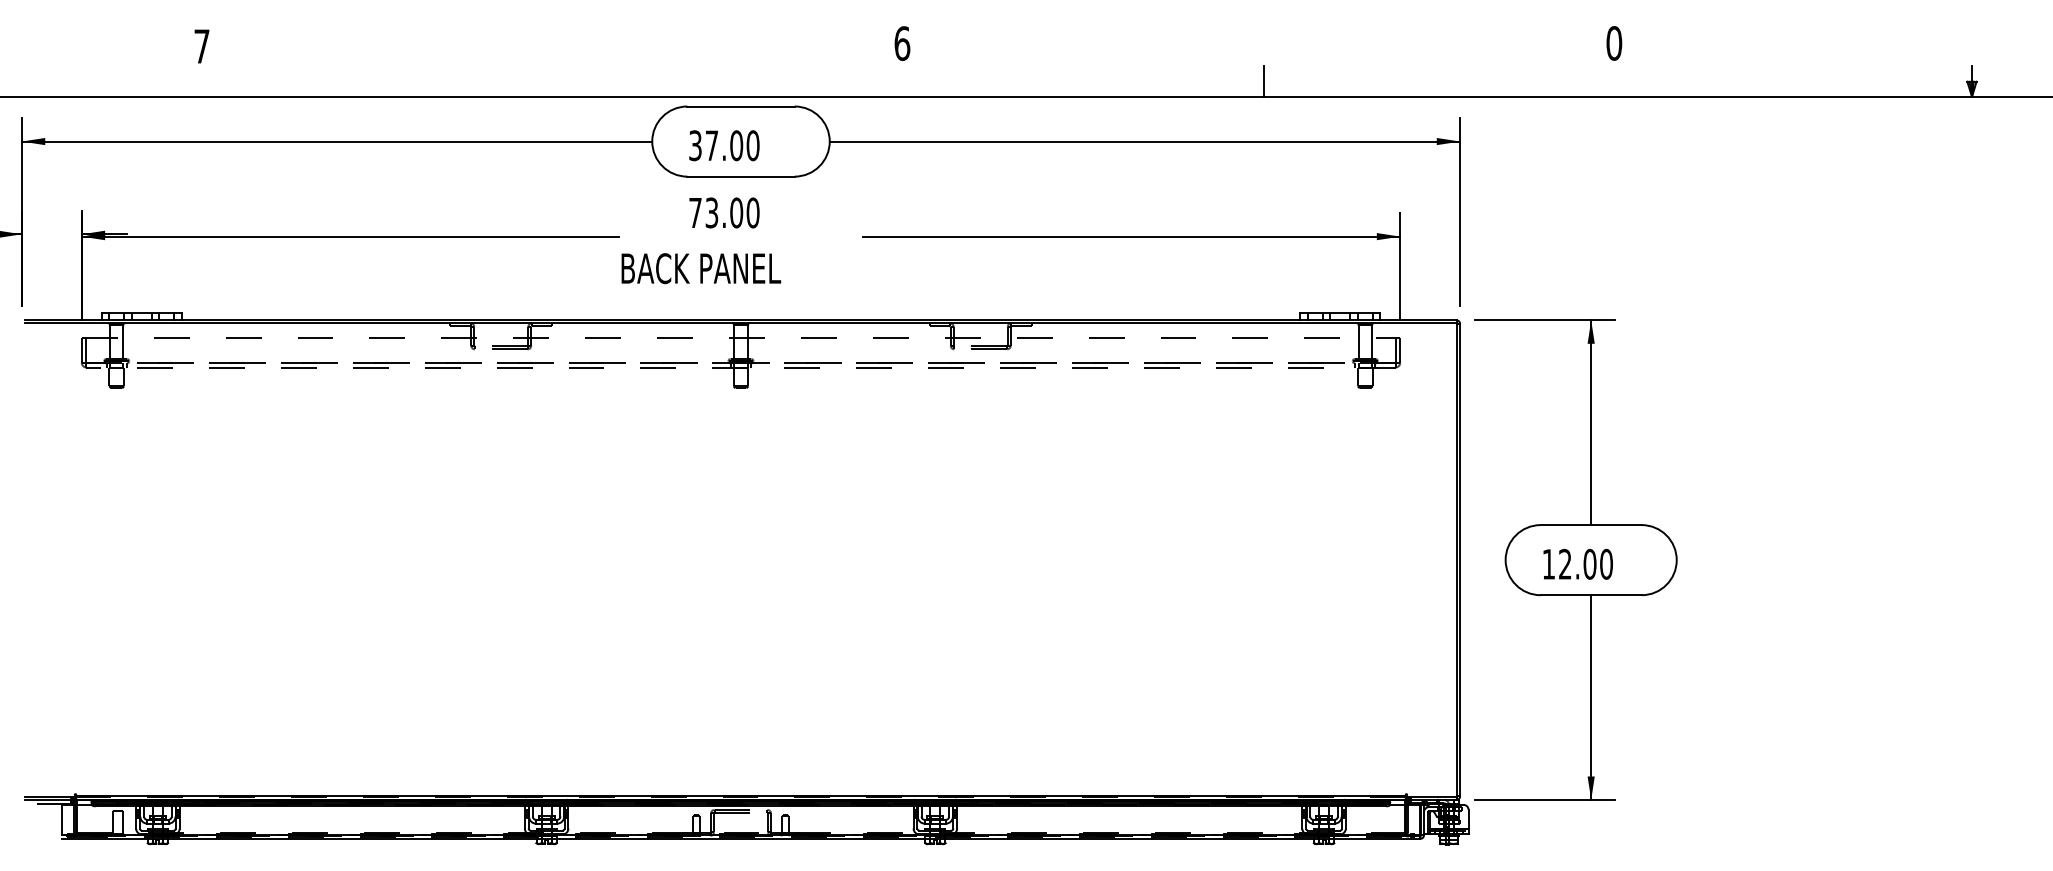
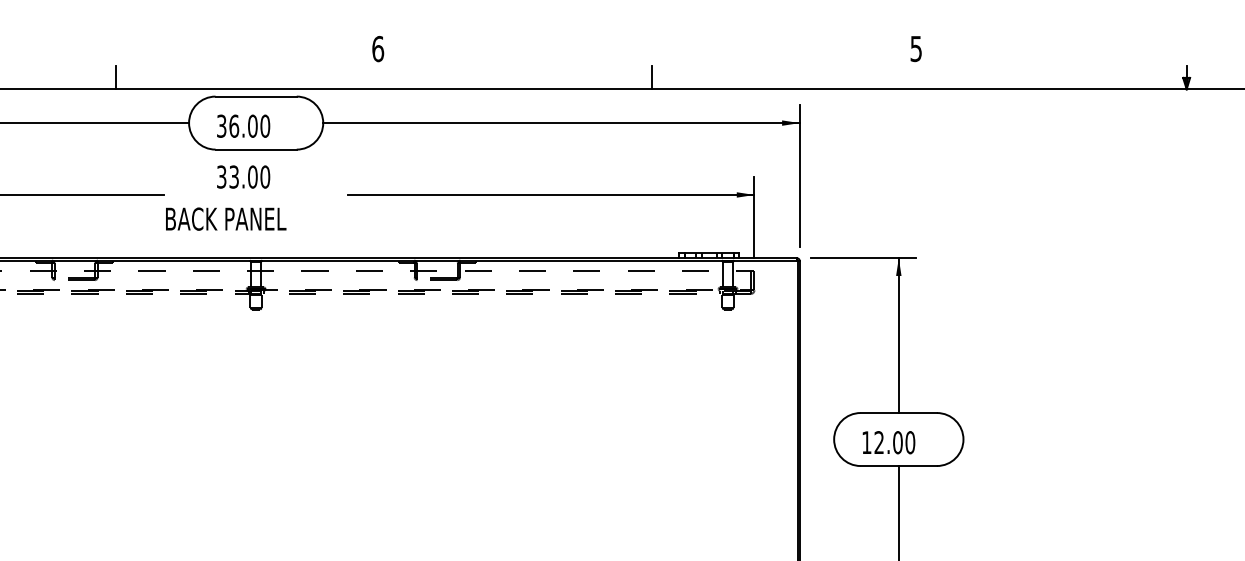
text: (1614, 43) -> (916, 48), 0 -> 5
line: (556, 81) -> (116, 77), added
text: (711, 145) -> (233, 126), 37.00 -> 36.00
text: (695, 212) -> (221, 176), 73.00 -> 33.00

